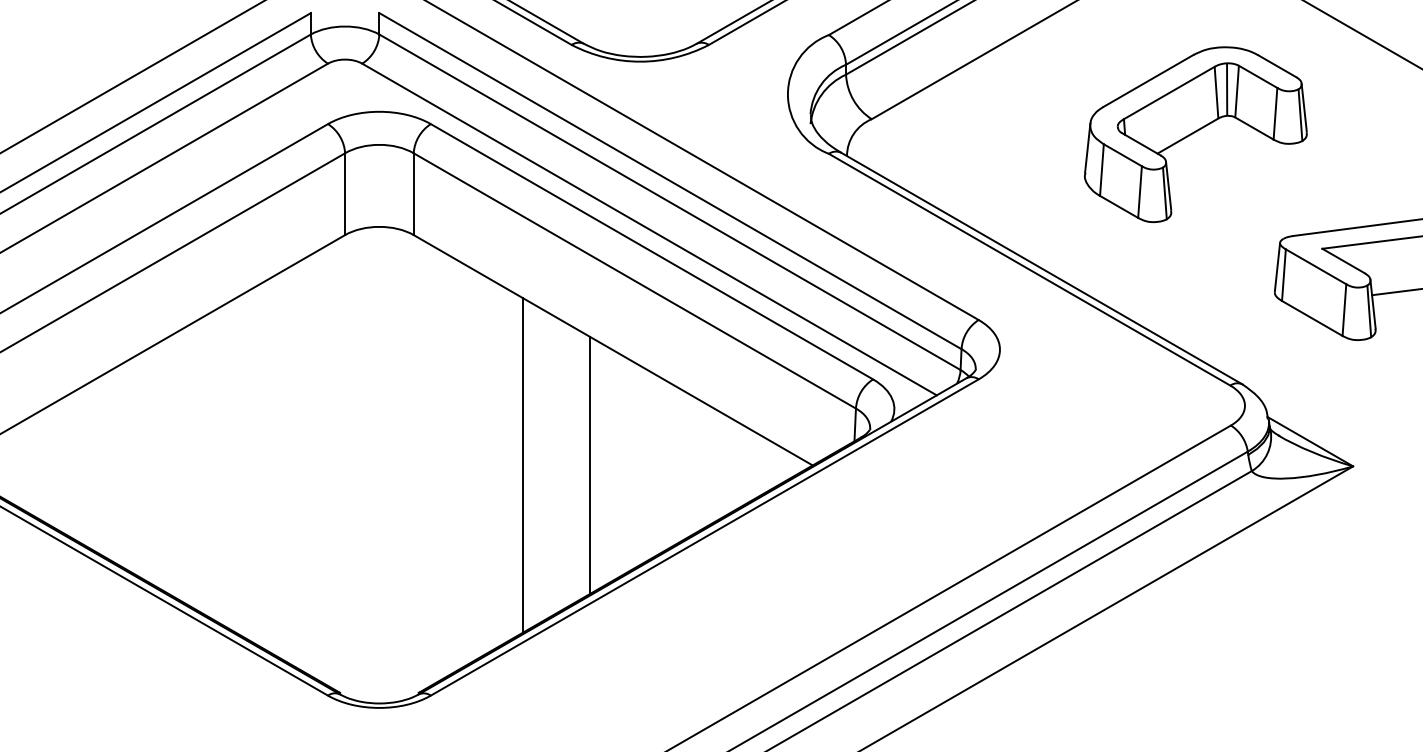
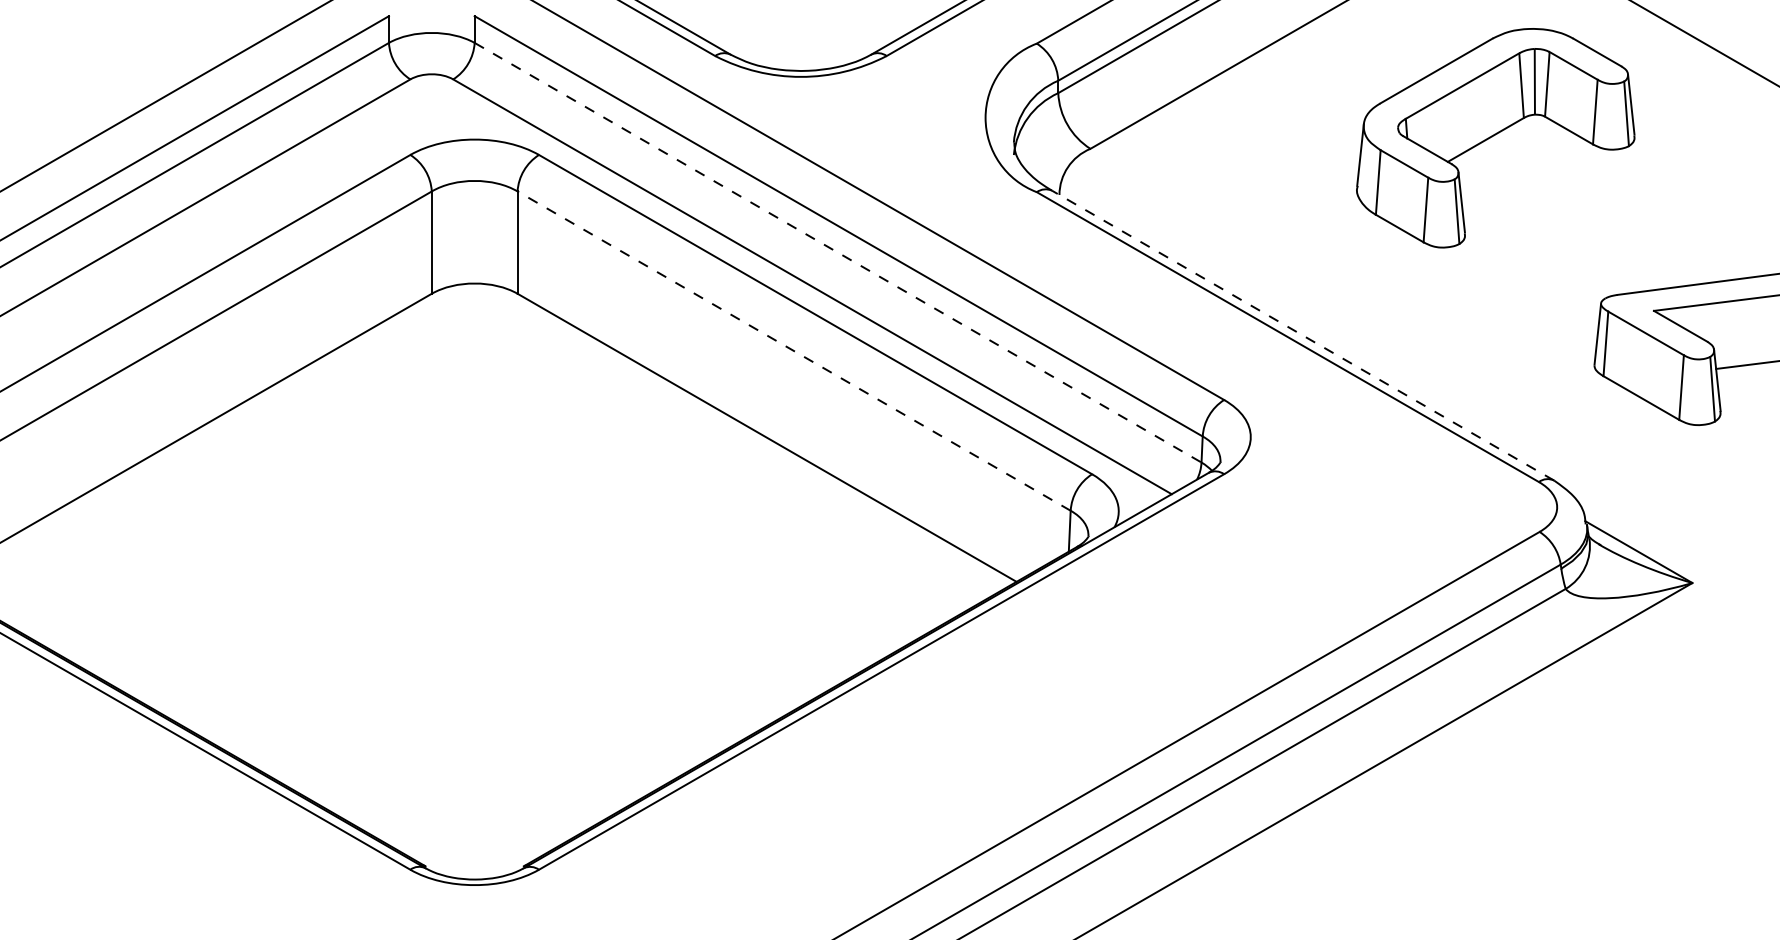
part: (1195, 134) -> (1495, 138), moved
line: (670, 202) -> (838, 252), solid -> dashed
line: (1042, 268) -> (1303, 335), solid -> dashed
line: (634, 280) -> (793, 350), solid -> dashed
line: (523, 465) -> (654, 581), removed
line: (590, 465) -> (738, 581), removed

